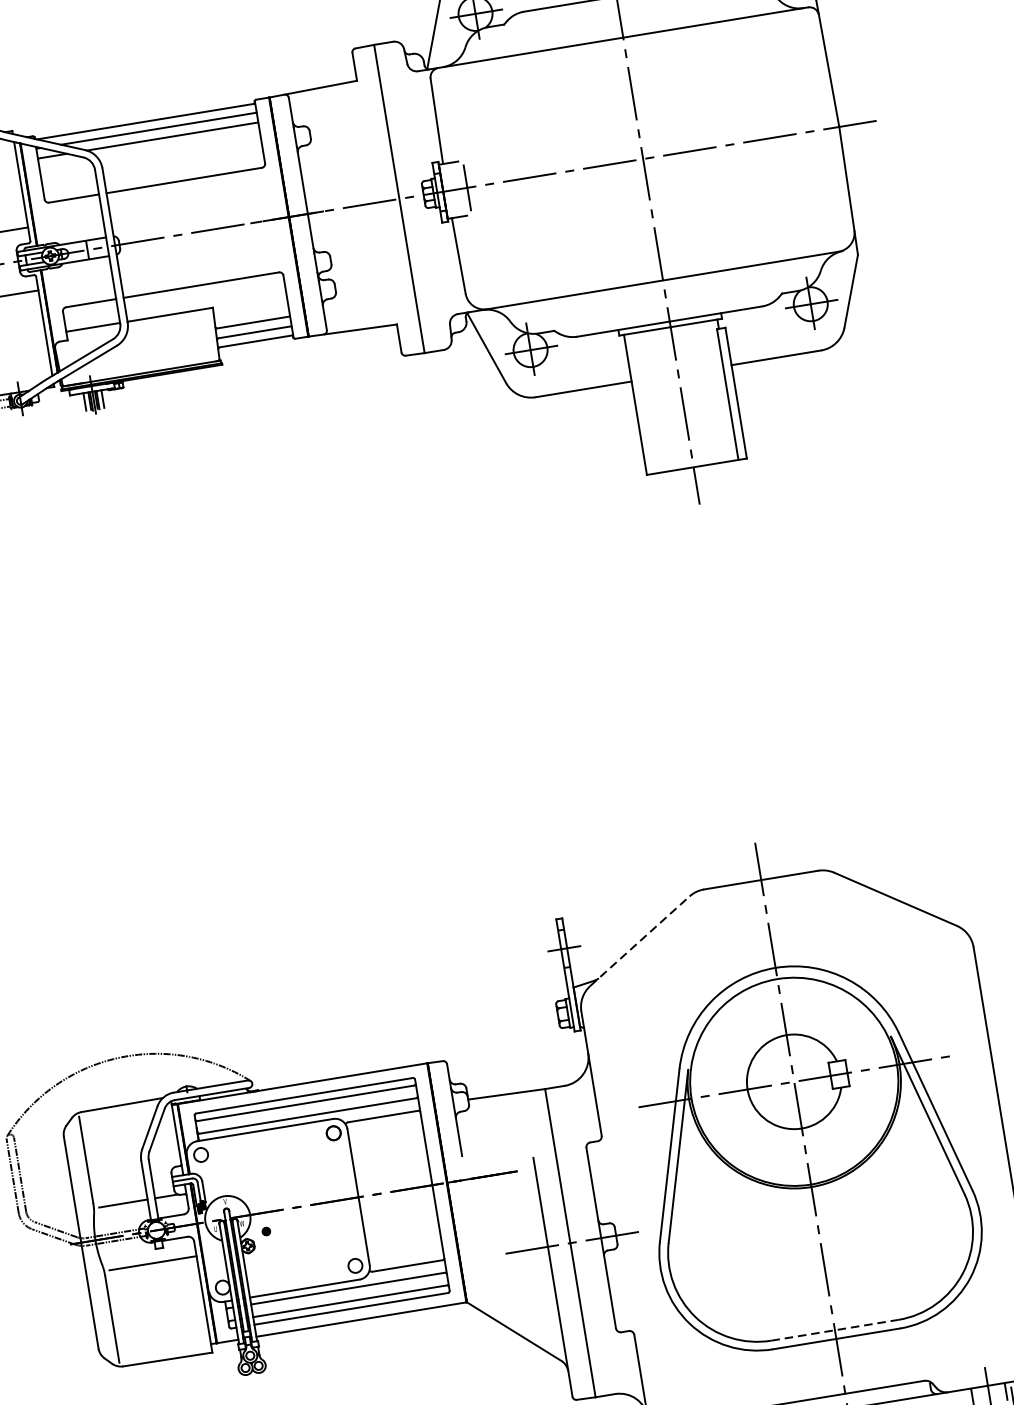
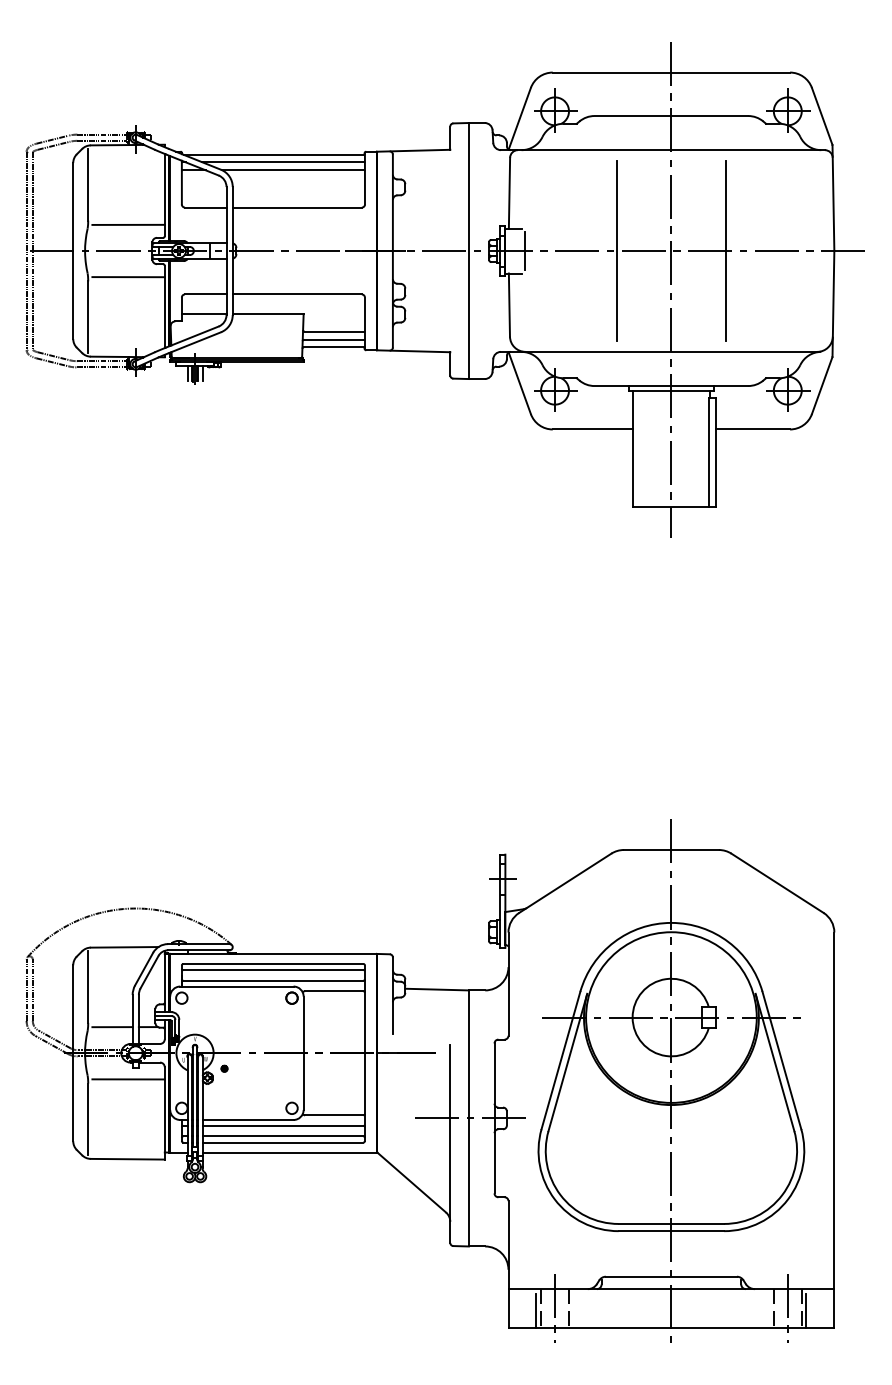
line: (708, 148) -> (725, 251), added
line: (578, 170) -> (617, 251), added
line: (640, 941) -> (565, 883), dashed -> solid
line: (834, 1329) -> (671, 1223), dashed -> solid

